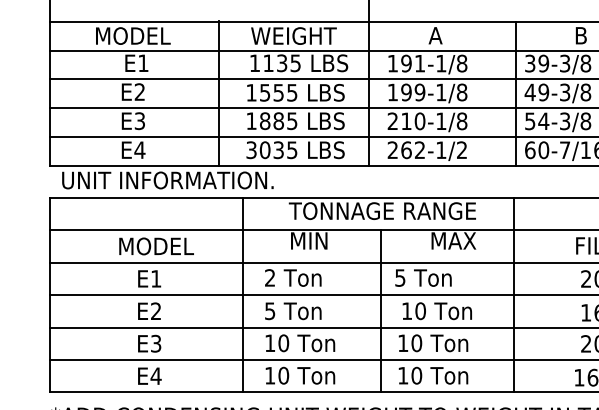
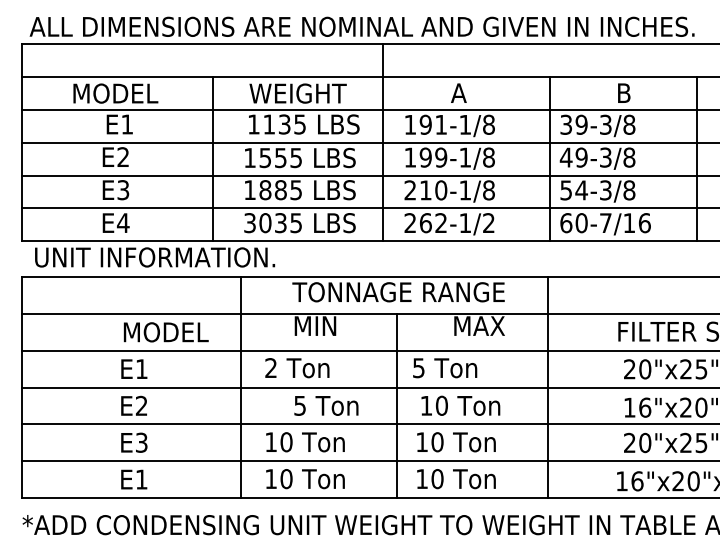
text: (155, 246) -> (165, 332), moved
text: (293, 310) -> (326, 405), moved
text: (155, 376) -> (141, 479), E4 -> E1

